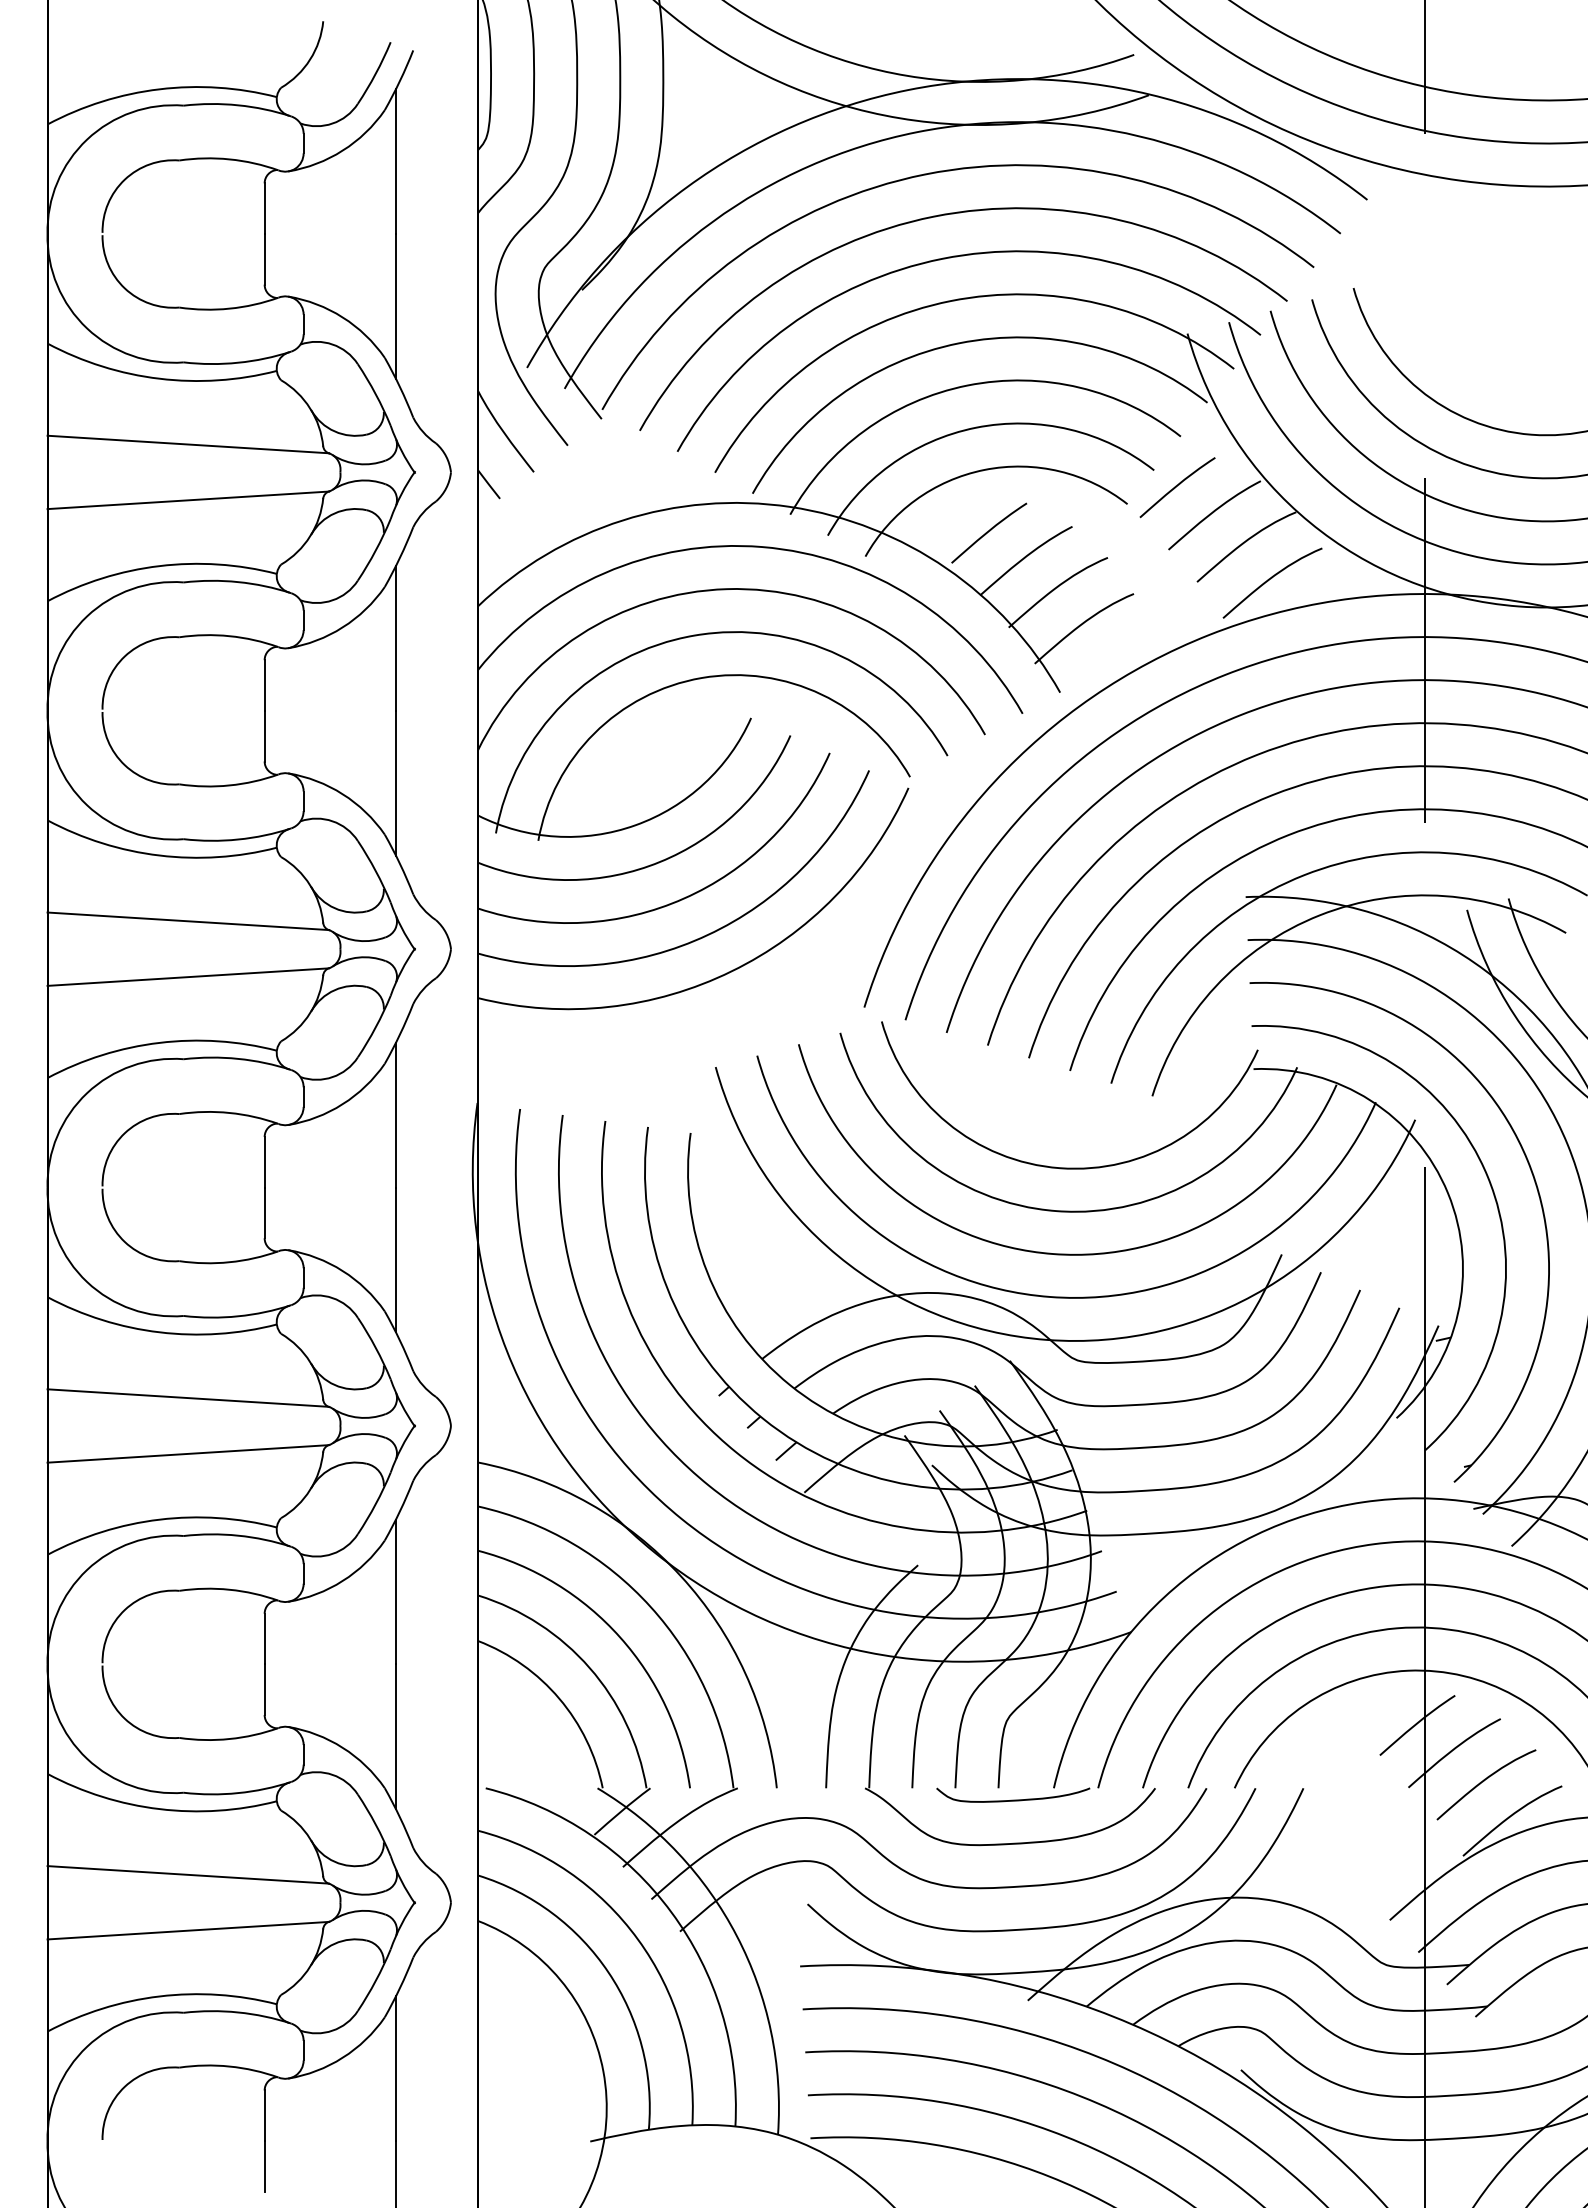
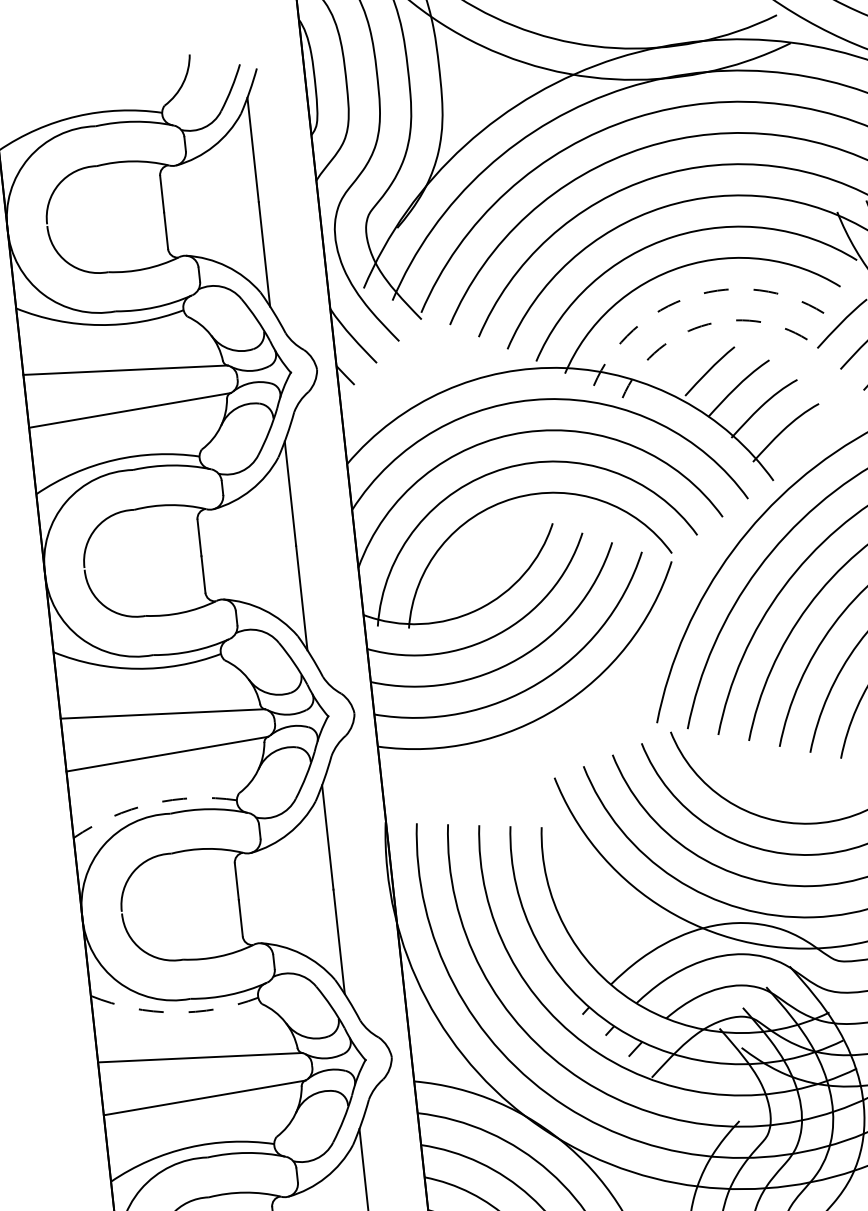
arc: (975, 427) -> (691, 296), solid -> dashed
arc: (984, 469) -> (701, 325), solid -> dashed
arc: (159, 1042) -> (151, 803), solid -> dashed
arc: (159, 1332) -> (174, 1012), solid -> dashed

